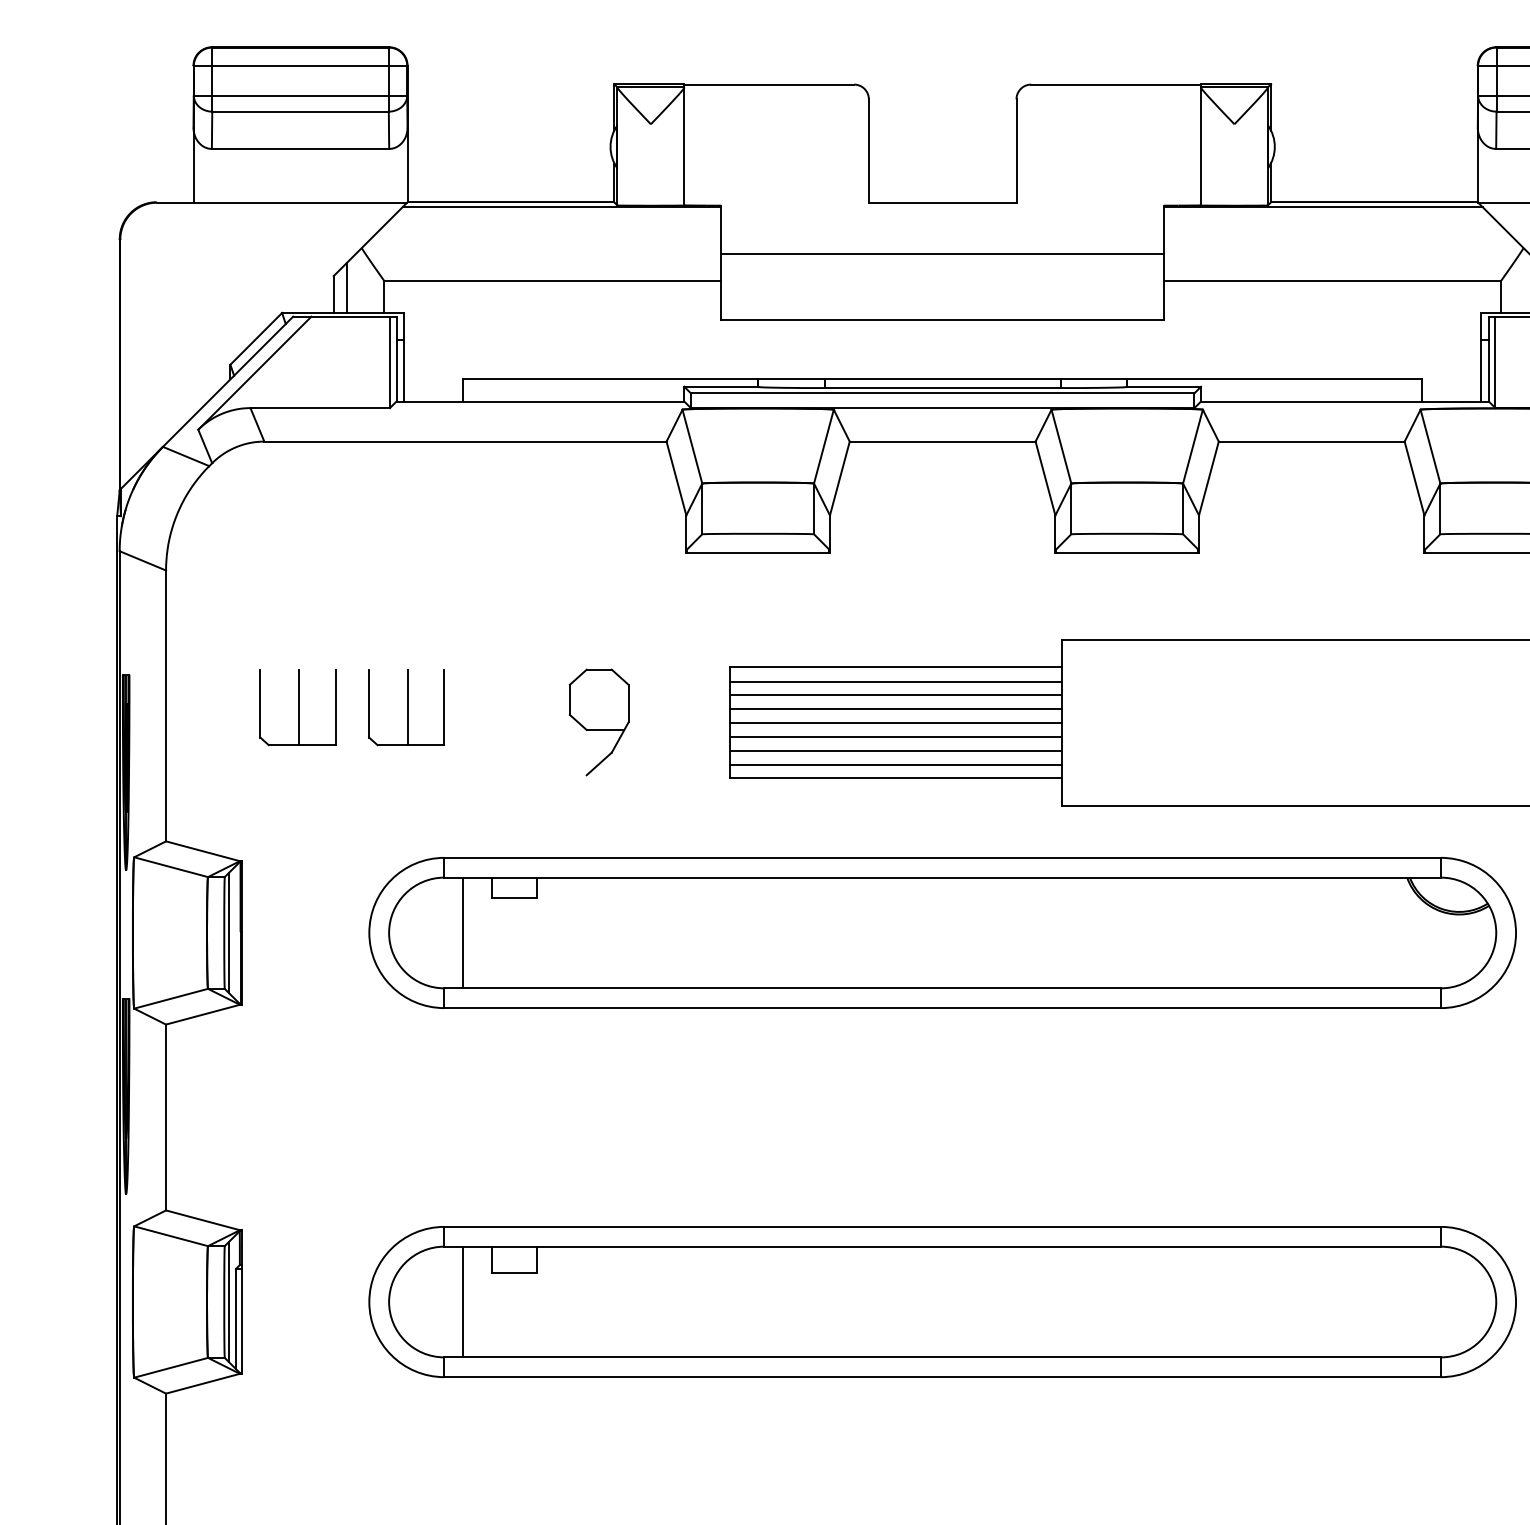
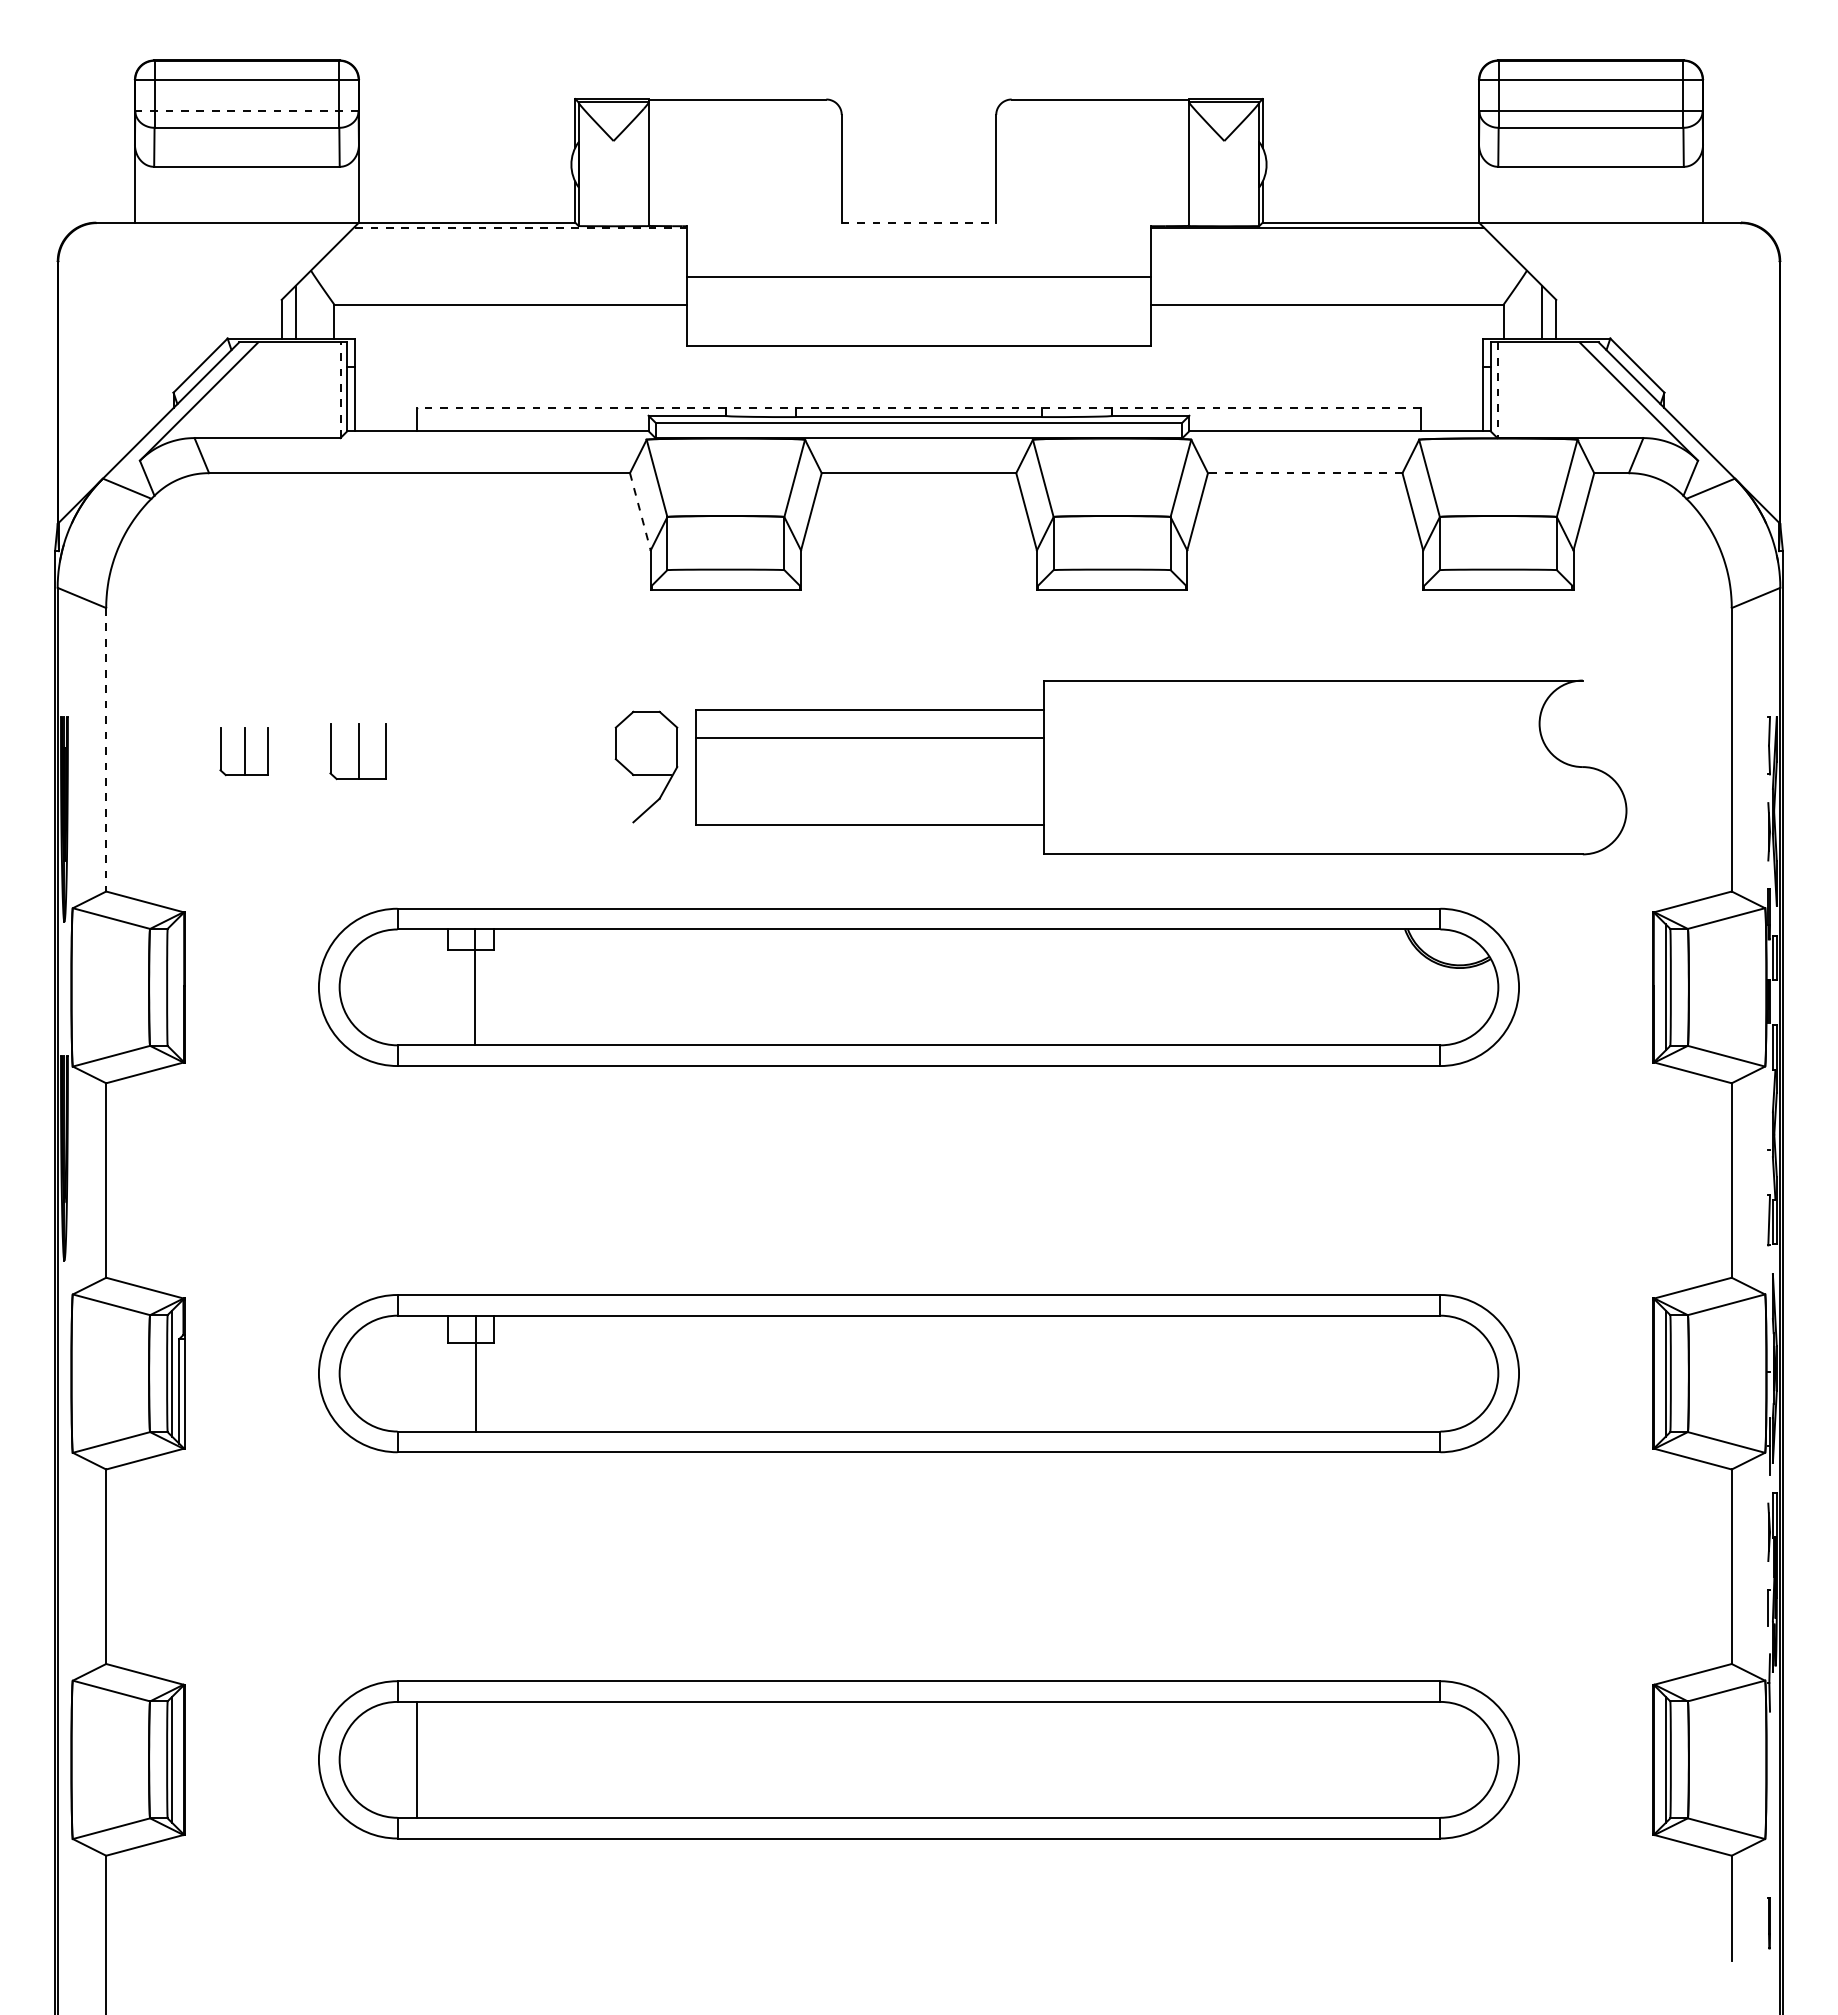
line: (300, 96) -> (246, 111), solid -> dashed
line: (943, 203) -> (919, 223), solid -> dashed
line: (561, 206) -> (520, 227), solid -> dashed
line: (389, 362) -> (340, 390), solid -> dashed
line: (1495, 362) -> (1497, 390), solid -> dashed
line: (942, 379) -> (918, 408), solid -> dashed
line: (1311, 441) -> (1304, 473), solid -> dashed
line: (676, 478) -> (640, 511), solid -> dashed
line: (895, 681) -> (869, 724), removed
line: (166, 705) -> (106, 749), solid -> dashed
part: (297, 707) -> (243, 751), size x0.6
part: (406, 707) -> (357, 751), size x0.7
line: (895, 708) -> (869, 752), removed
part: (599, 721) -> (646, 766), moved
line: (895, 722) -> (869, 767), removed
line: (895, 737) -> (869, 782), removed
line: (895, 750) -> (869, 796), removed
line: (895, 764) -> (869, 811), removed
line: (229, 933) -> (172, 987), removed
line: (462, 933) -> (474, 987), moved
line: (462, 1301) -> (475, 1373), moved

